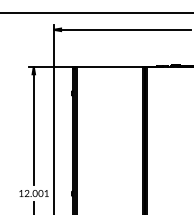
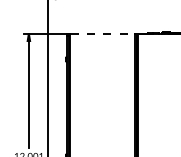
line: (110, 66) -> (103, 33), solid -> dashed

